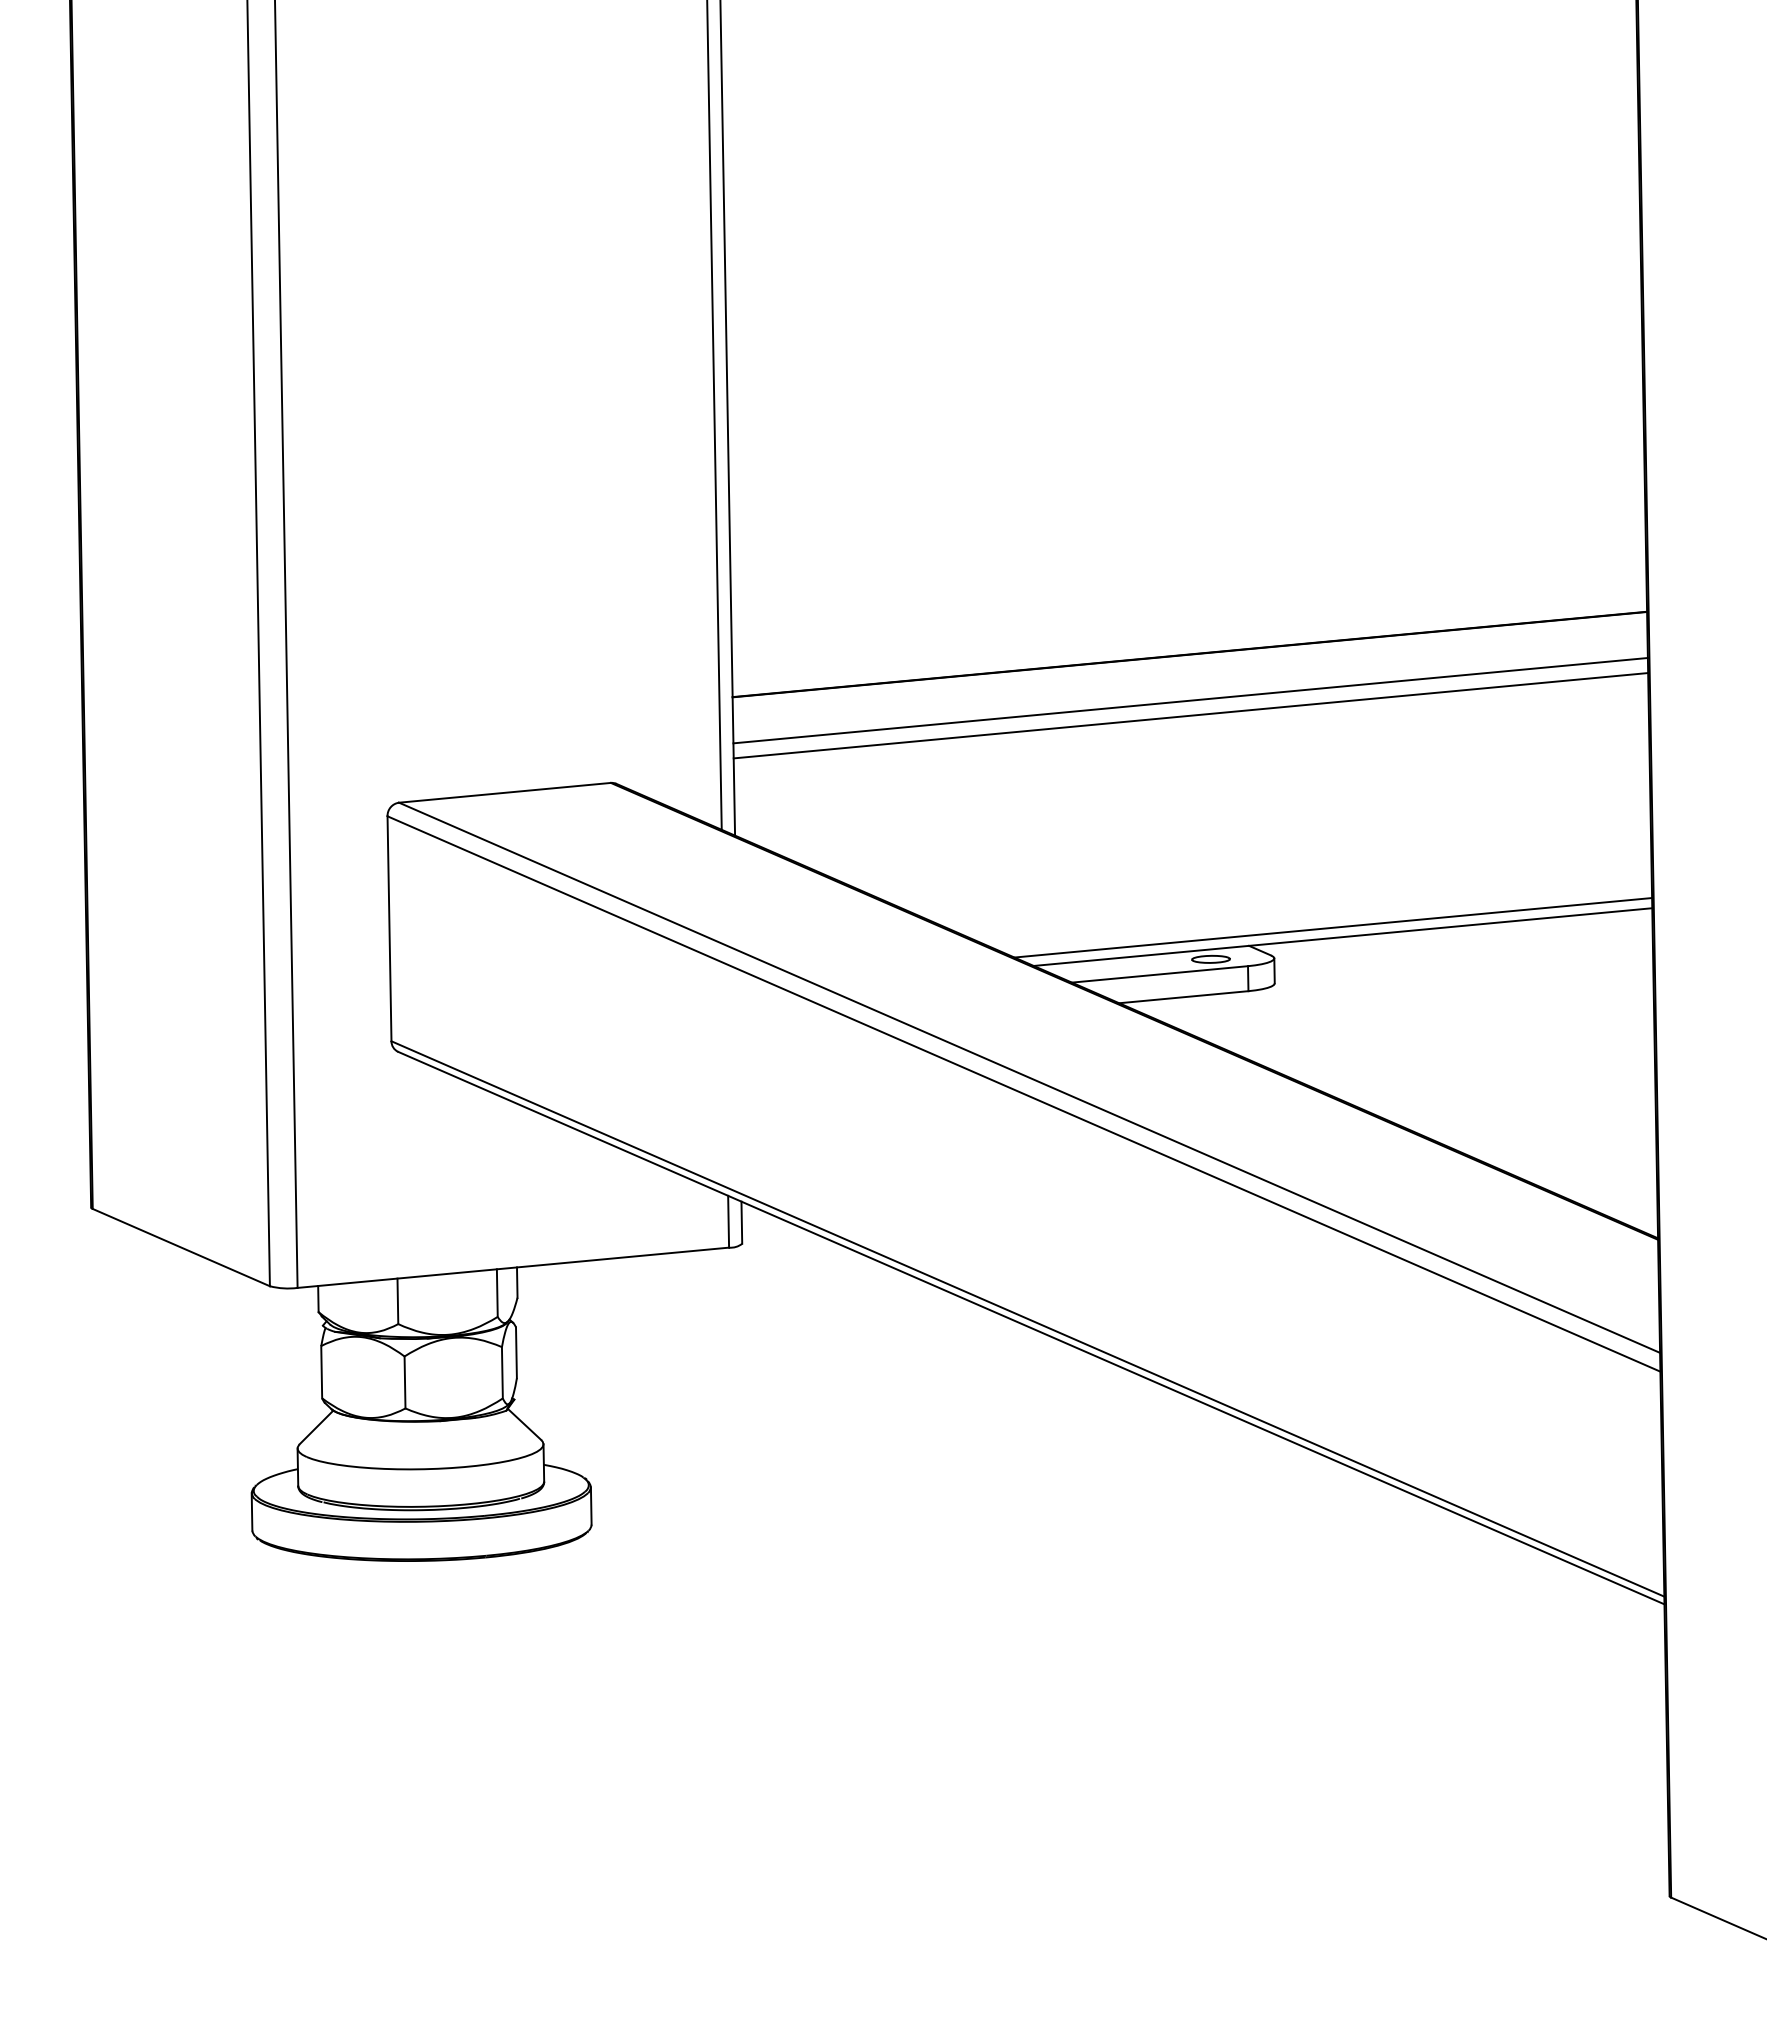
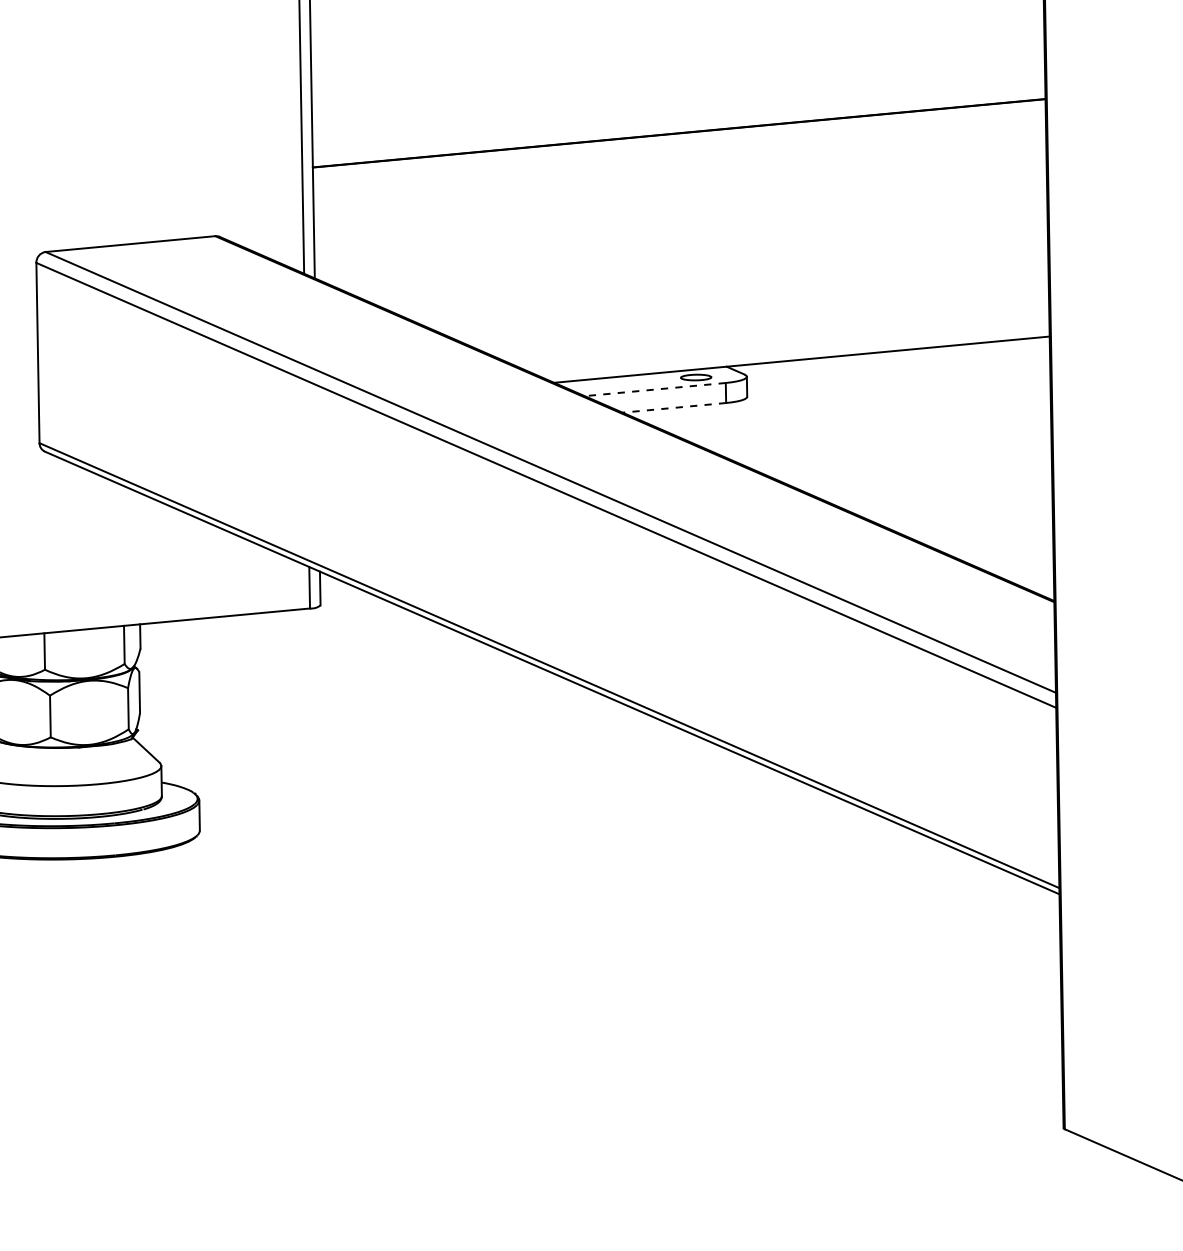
line: (1190, 700) -> (679, 170), removed
line: (1190, 715) -> (679, 182), removed
line: (1333, 927) -> (794, 352), removed
line: (1159, 974) -> (654, 389), solid -> dashed
line: (1183, 997) -> (674, 408), solid -> dashed

